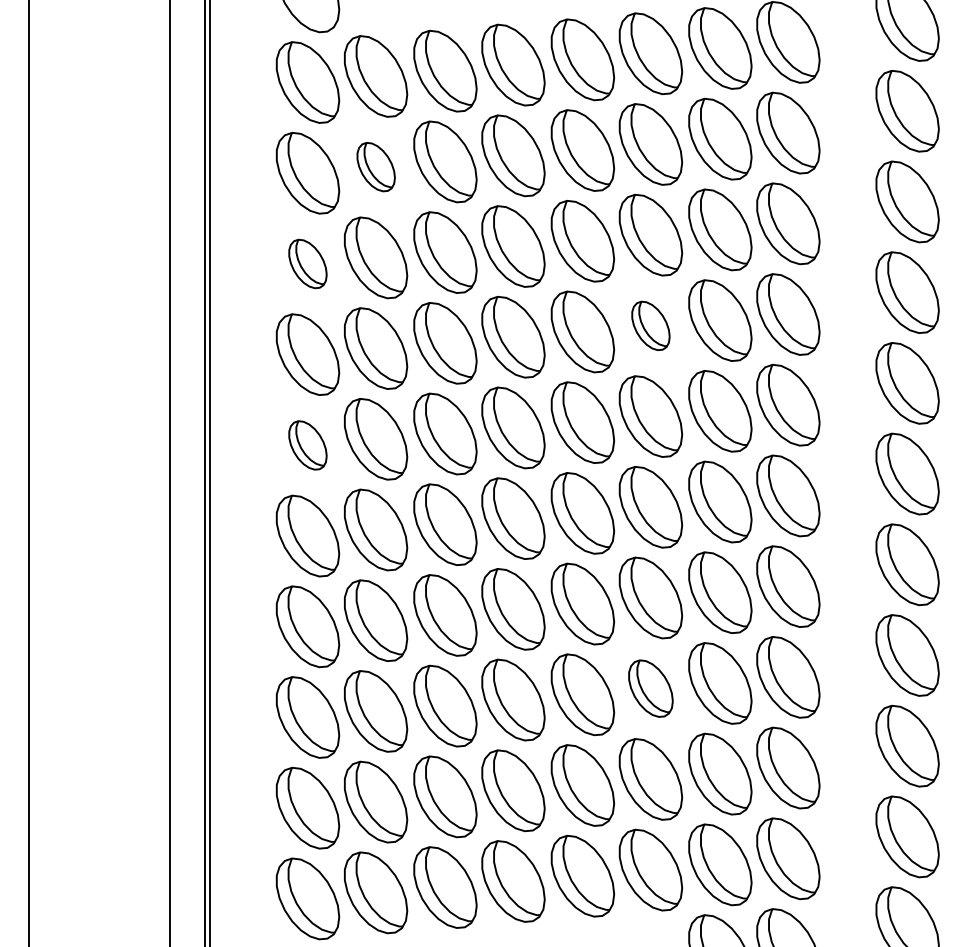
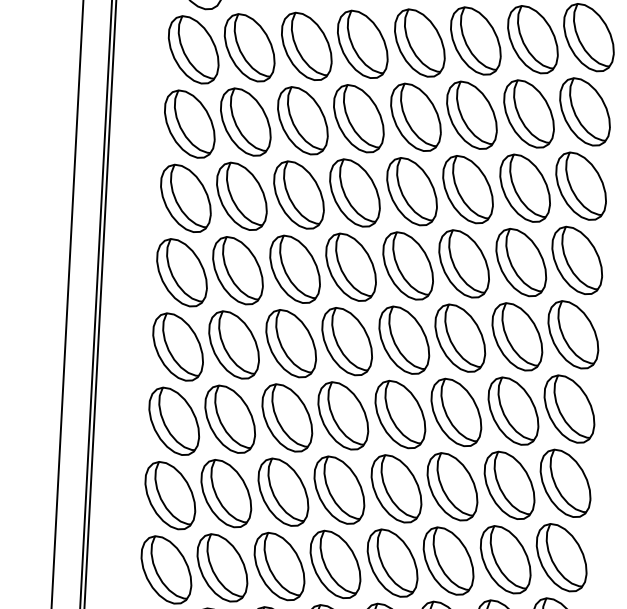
part: (376, 166) -> (246, 121), size x1.67
part: (307, 263) -> (185, 198), size x1.67
part: (650, 325) -> (463, 263), size x1.67
part: (307, 445) -> (177, 347), size x1.67
part: (650, 688) -> (448, 560), size x1.43

